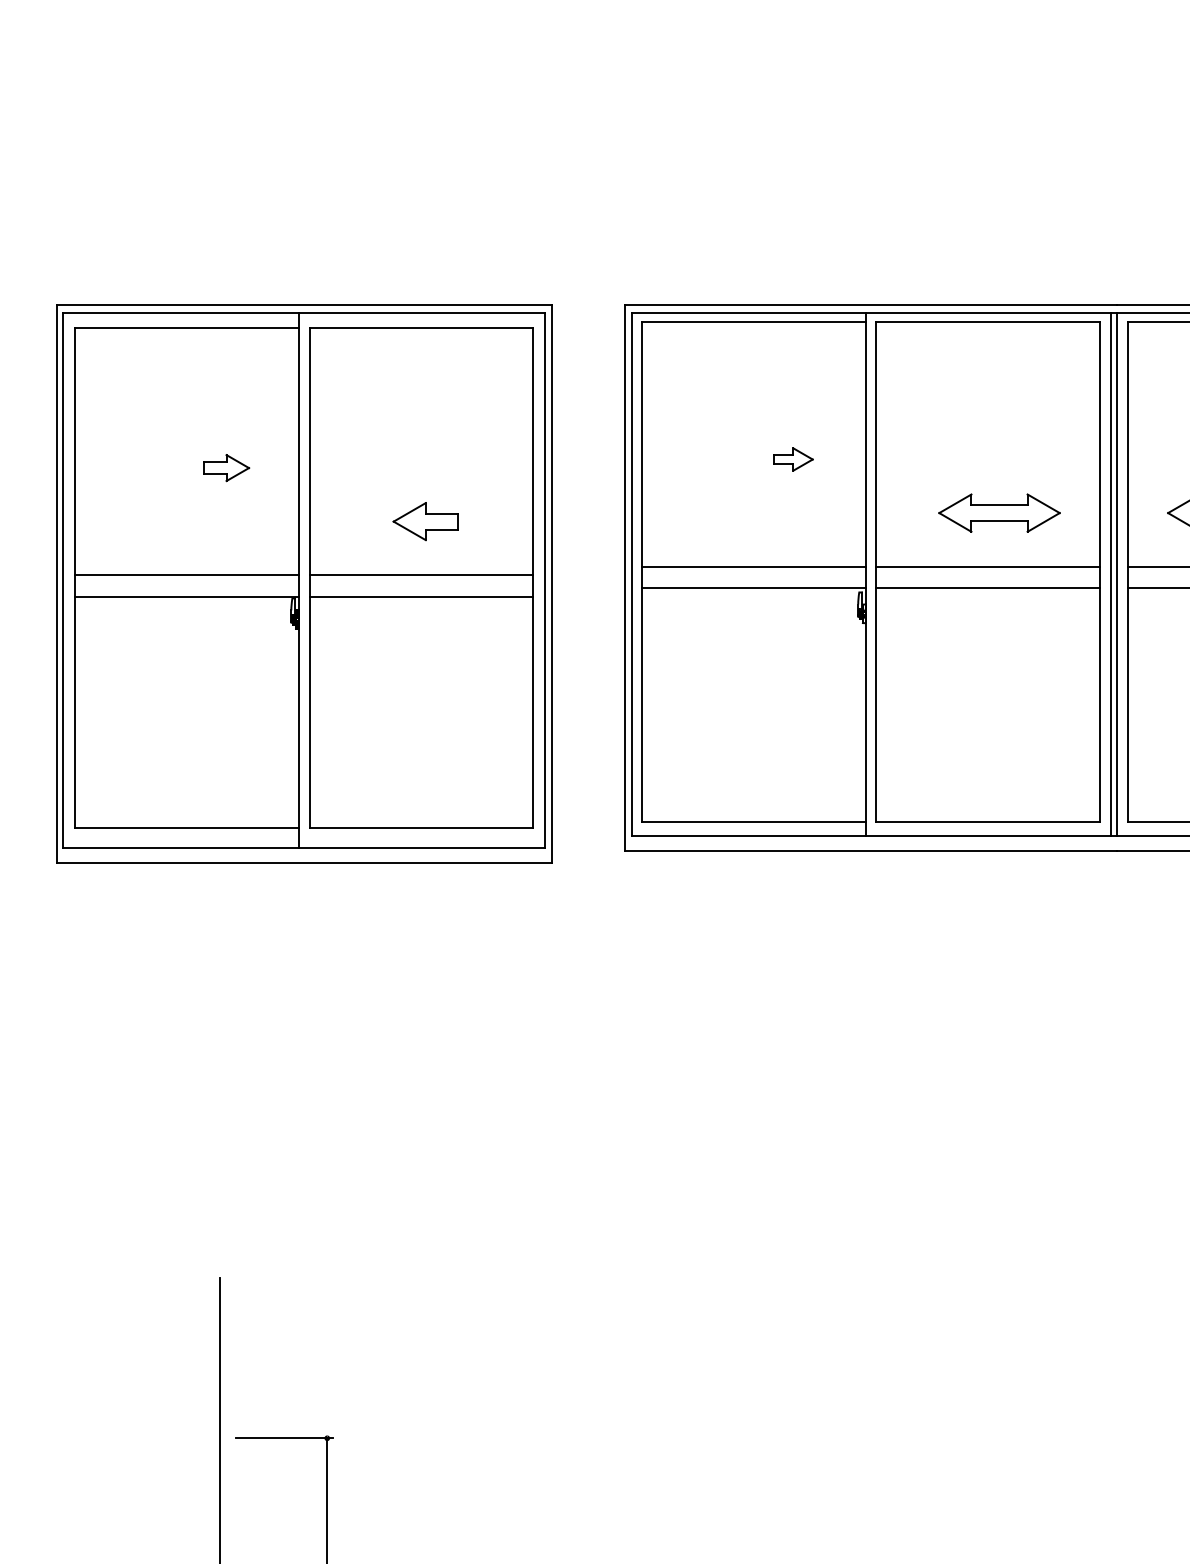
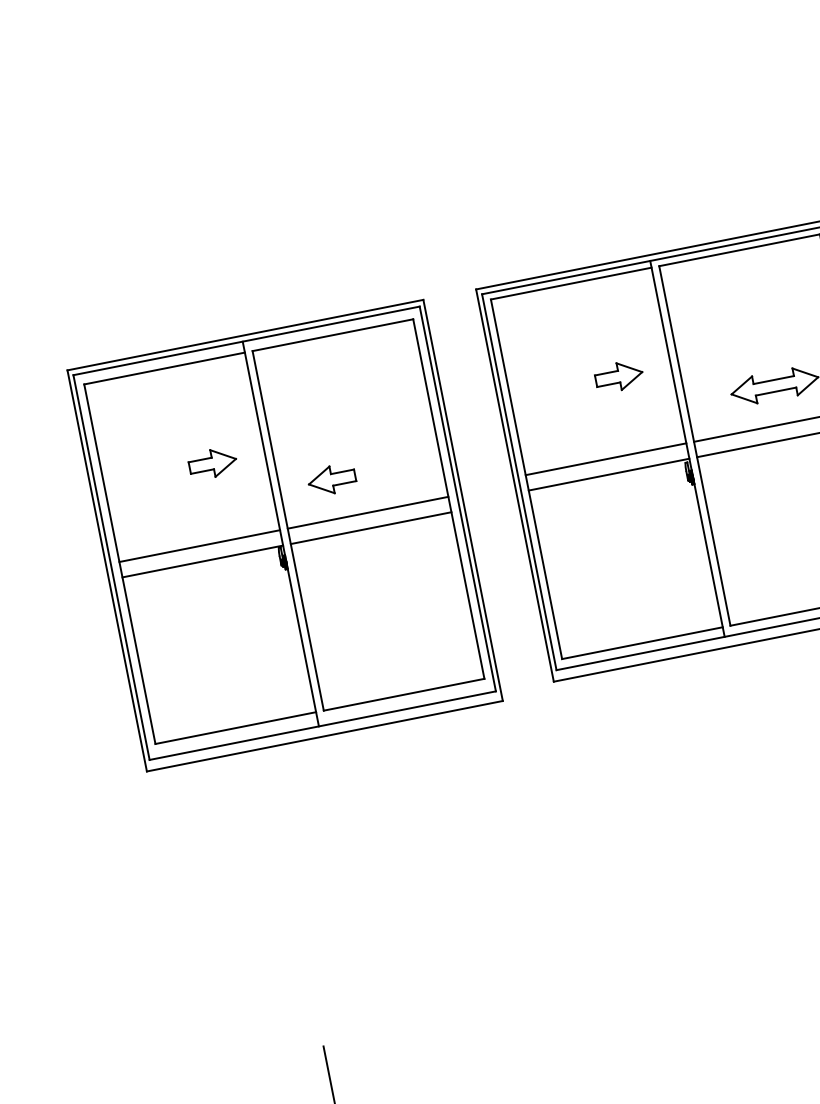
part: (793, 459) -> (619, 376), size x1.67
part: (226, 467) -> (212, 463), size x1.43
part: (425, 521) -> (331, 479), moved

